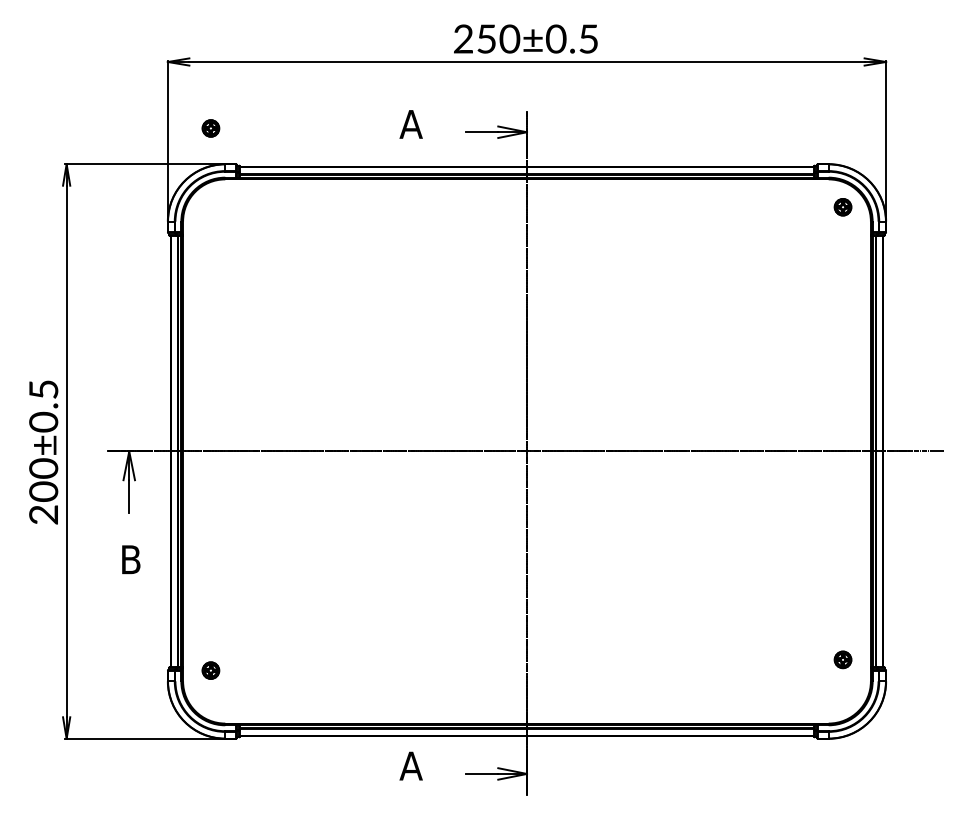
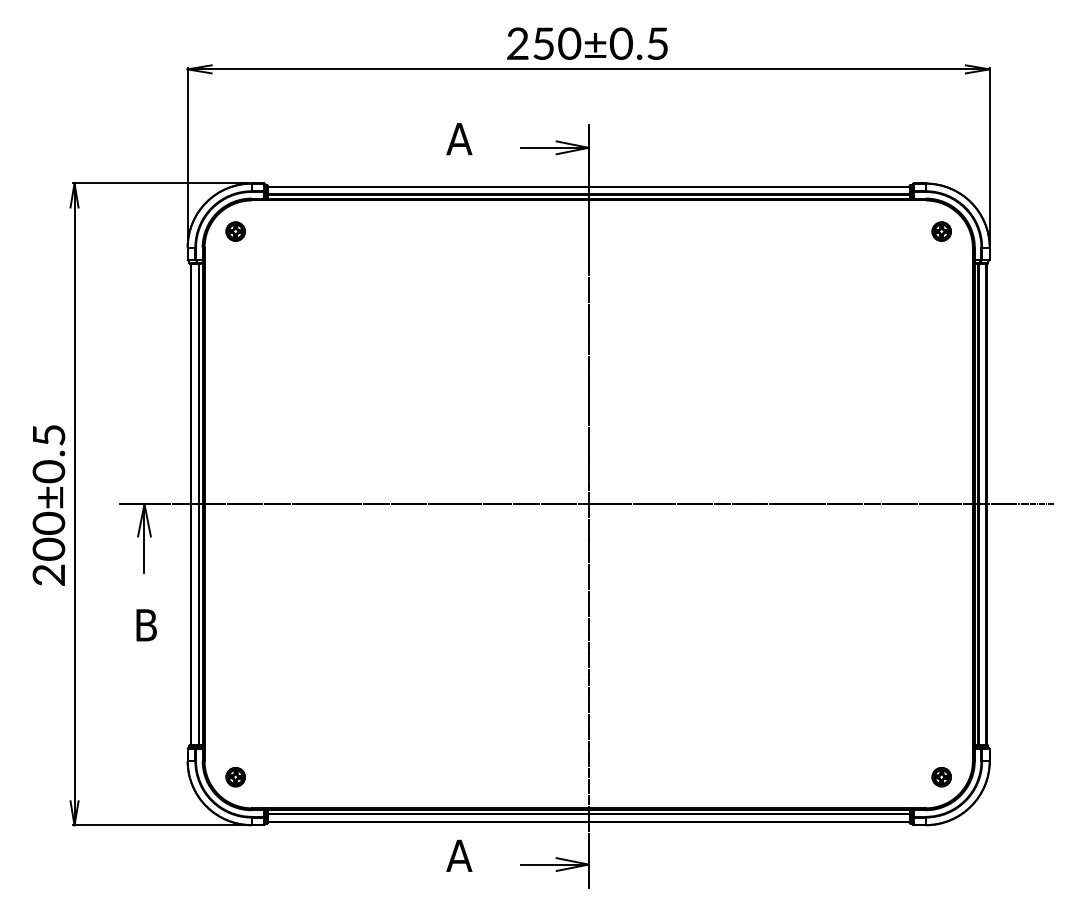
part: (210, 128) -> (235, 231), moved
part: (842, 660) -> (941, 777), moved
part: (210, 670) -> (235, 777), moved

